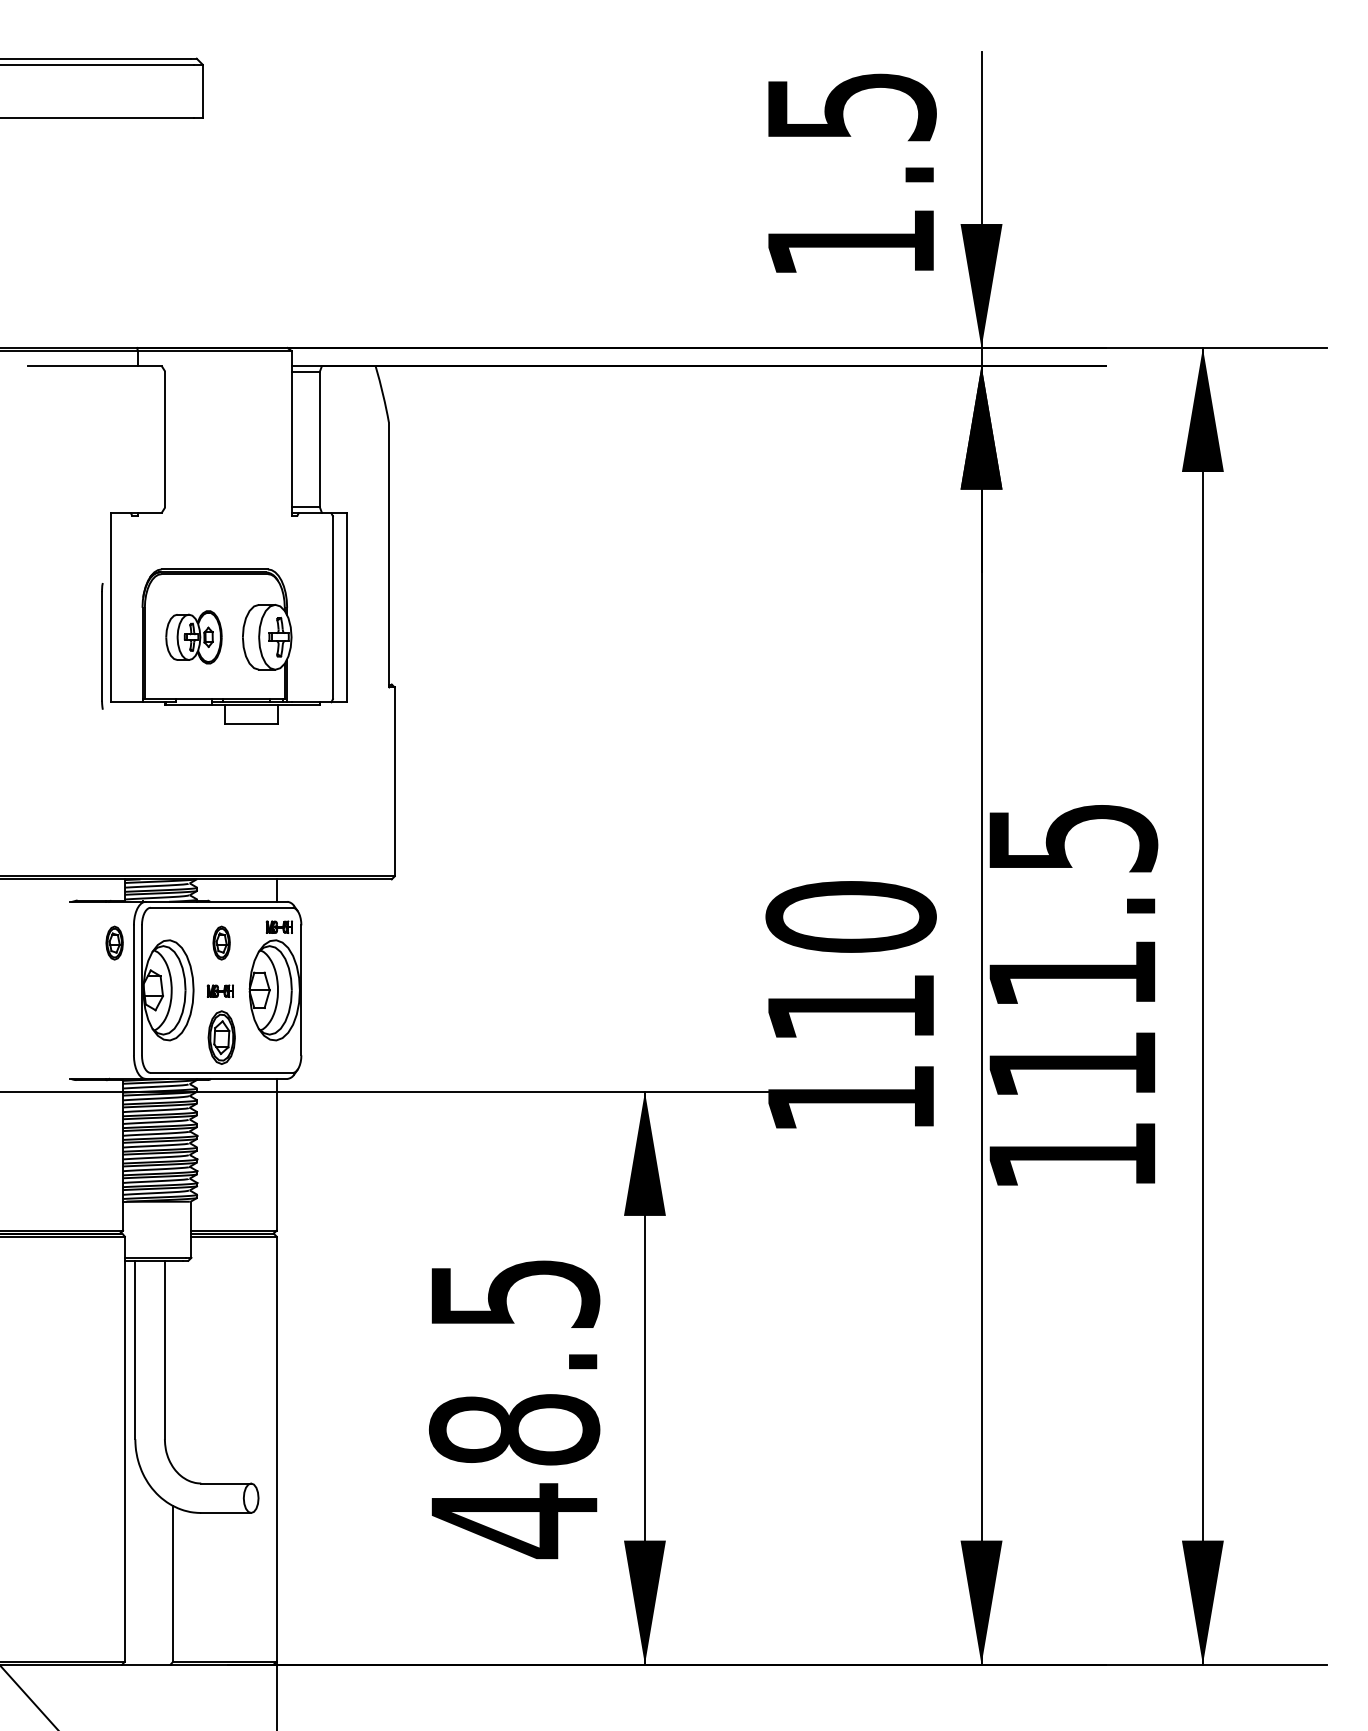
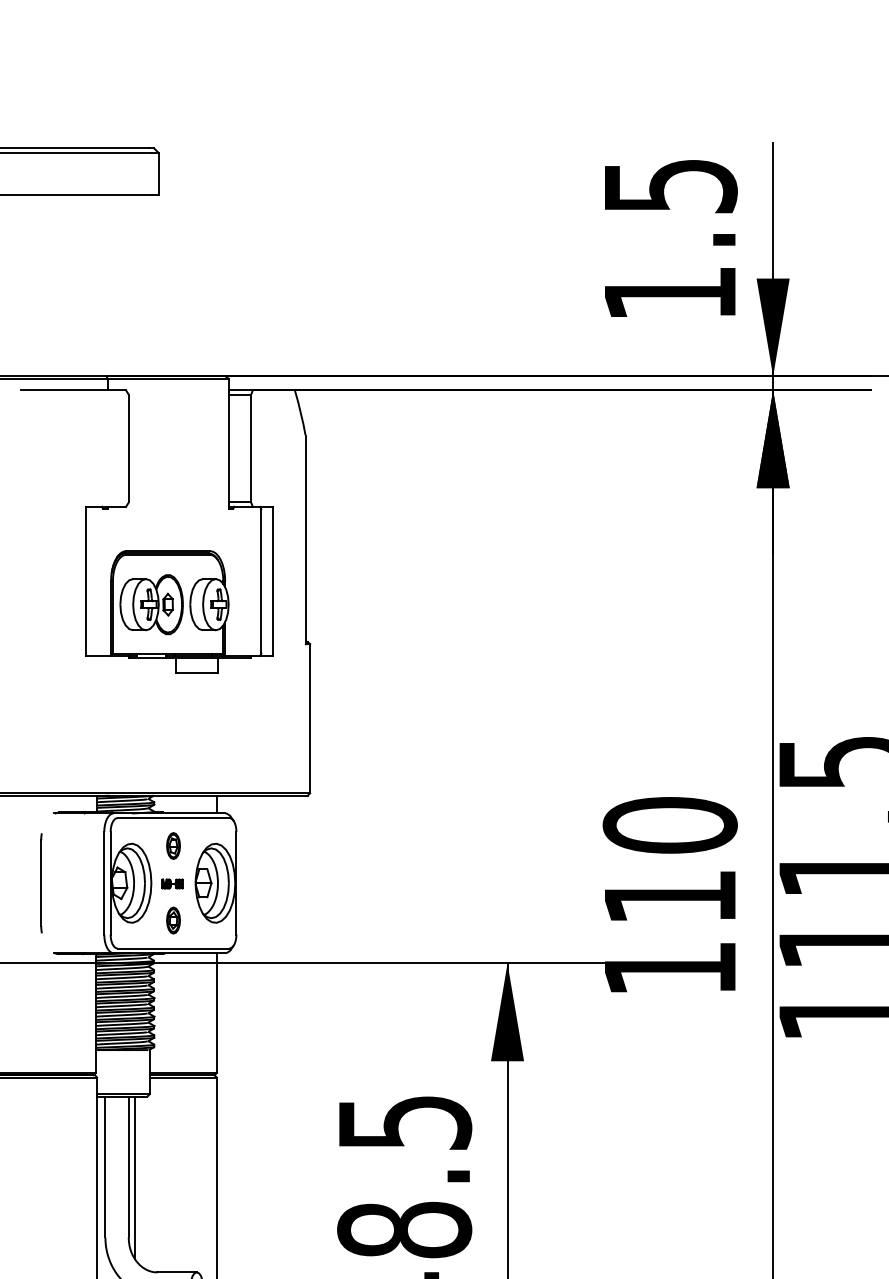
part: (193, 637) -> (151, 604), size x1.43
line: (102, 646) -> (41, 883), moved
part: (278, 926) -> (218, 832), removed
part: (114, 942) -> (88, 845), removed
part: (221, 1037) -> (173, 920), size x0.62
line: (173, 1363) -> (135, 1177), added

